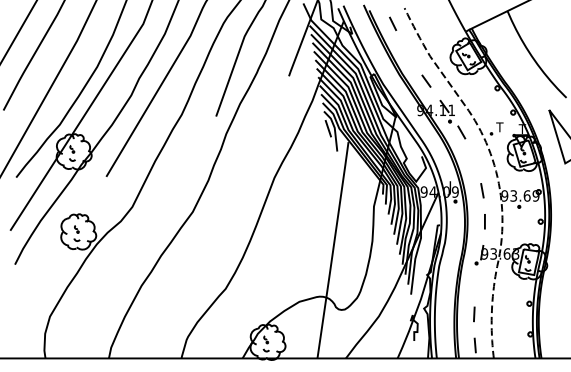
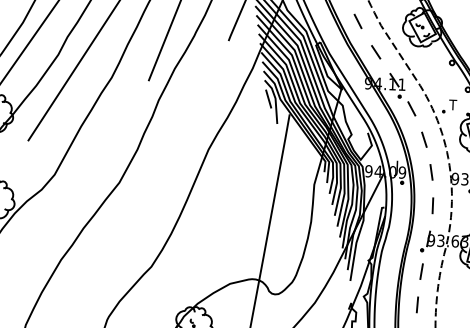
line: (408, 53) -> (358, 21), added
line: (474, 160) -> (424, 139), added
line: (476, 283) -> (421, 271), added

